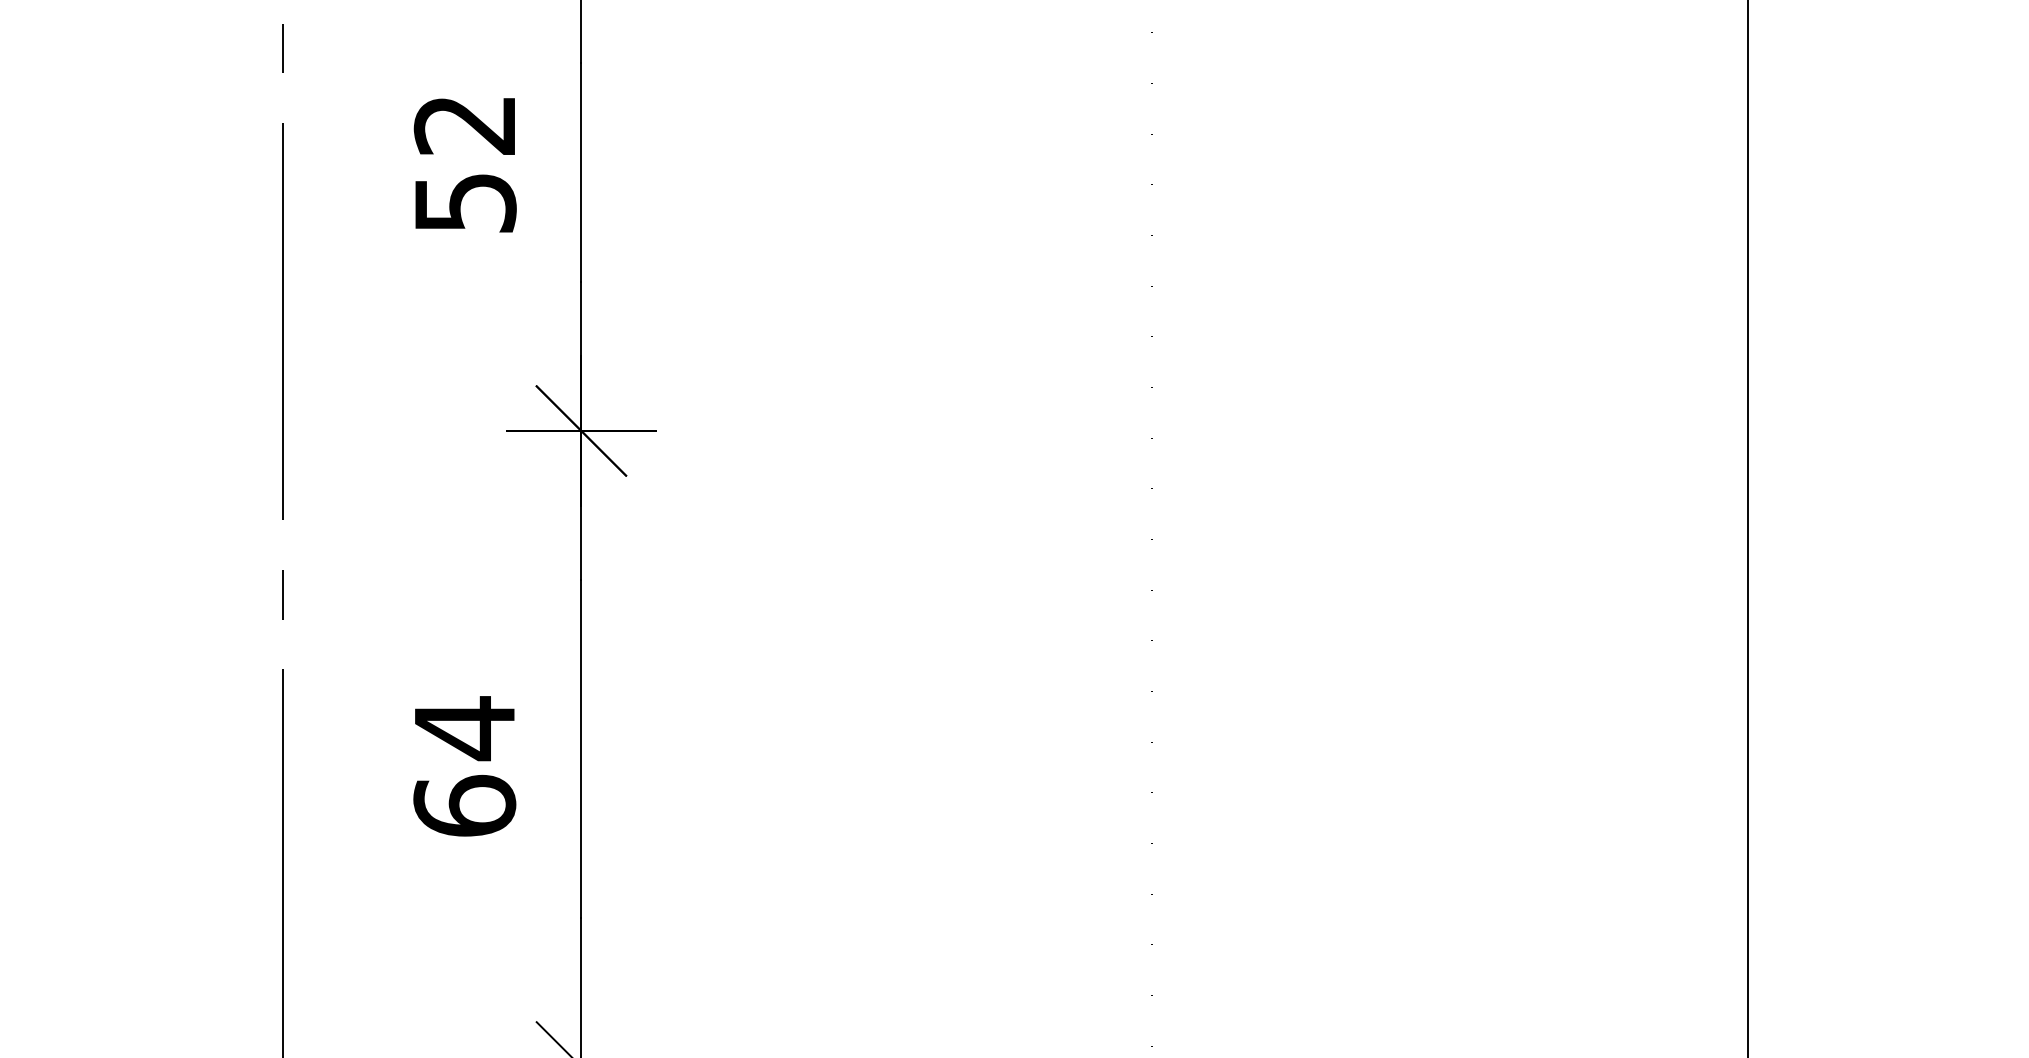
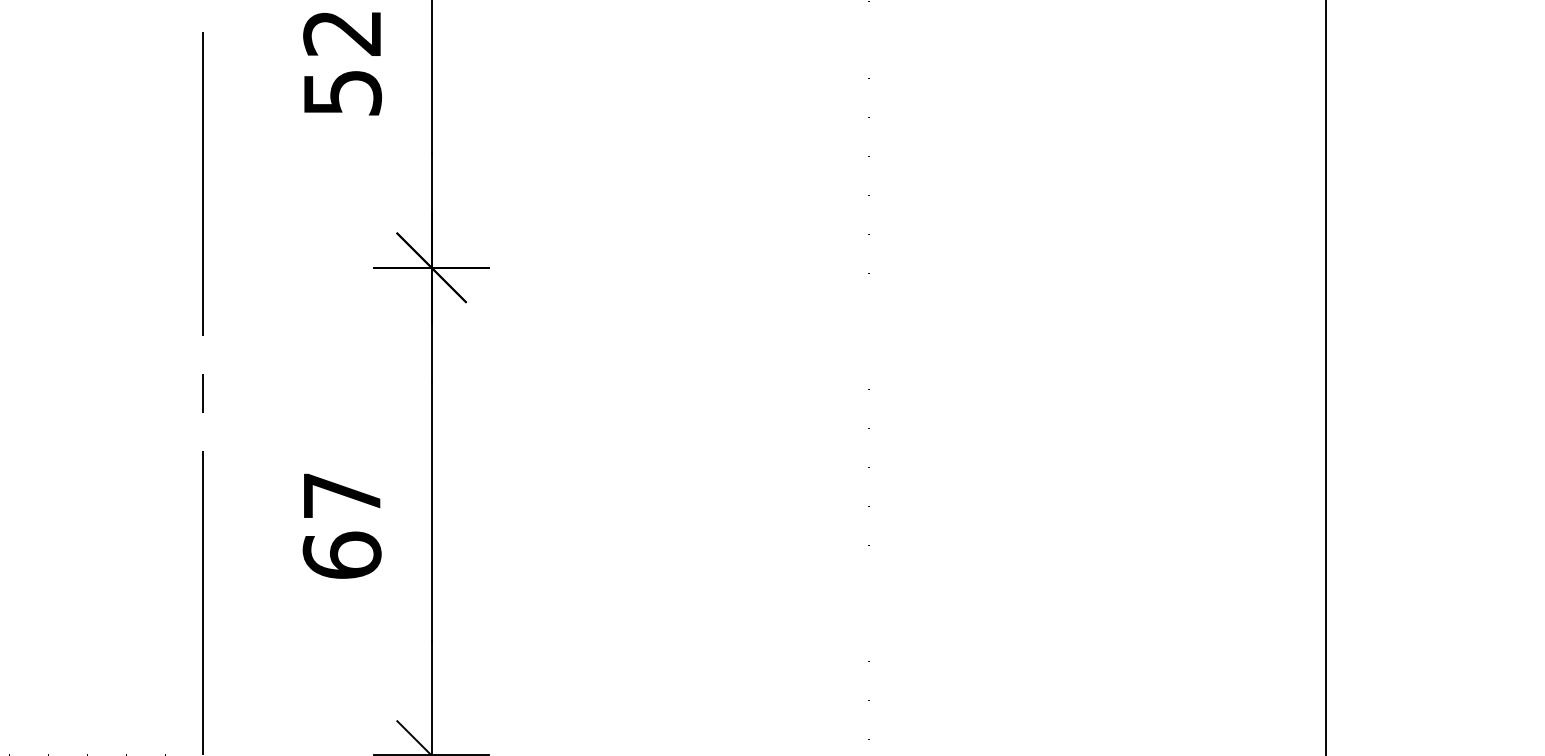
text: (464, 728) -> (341, 495), 64 -> 67

